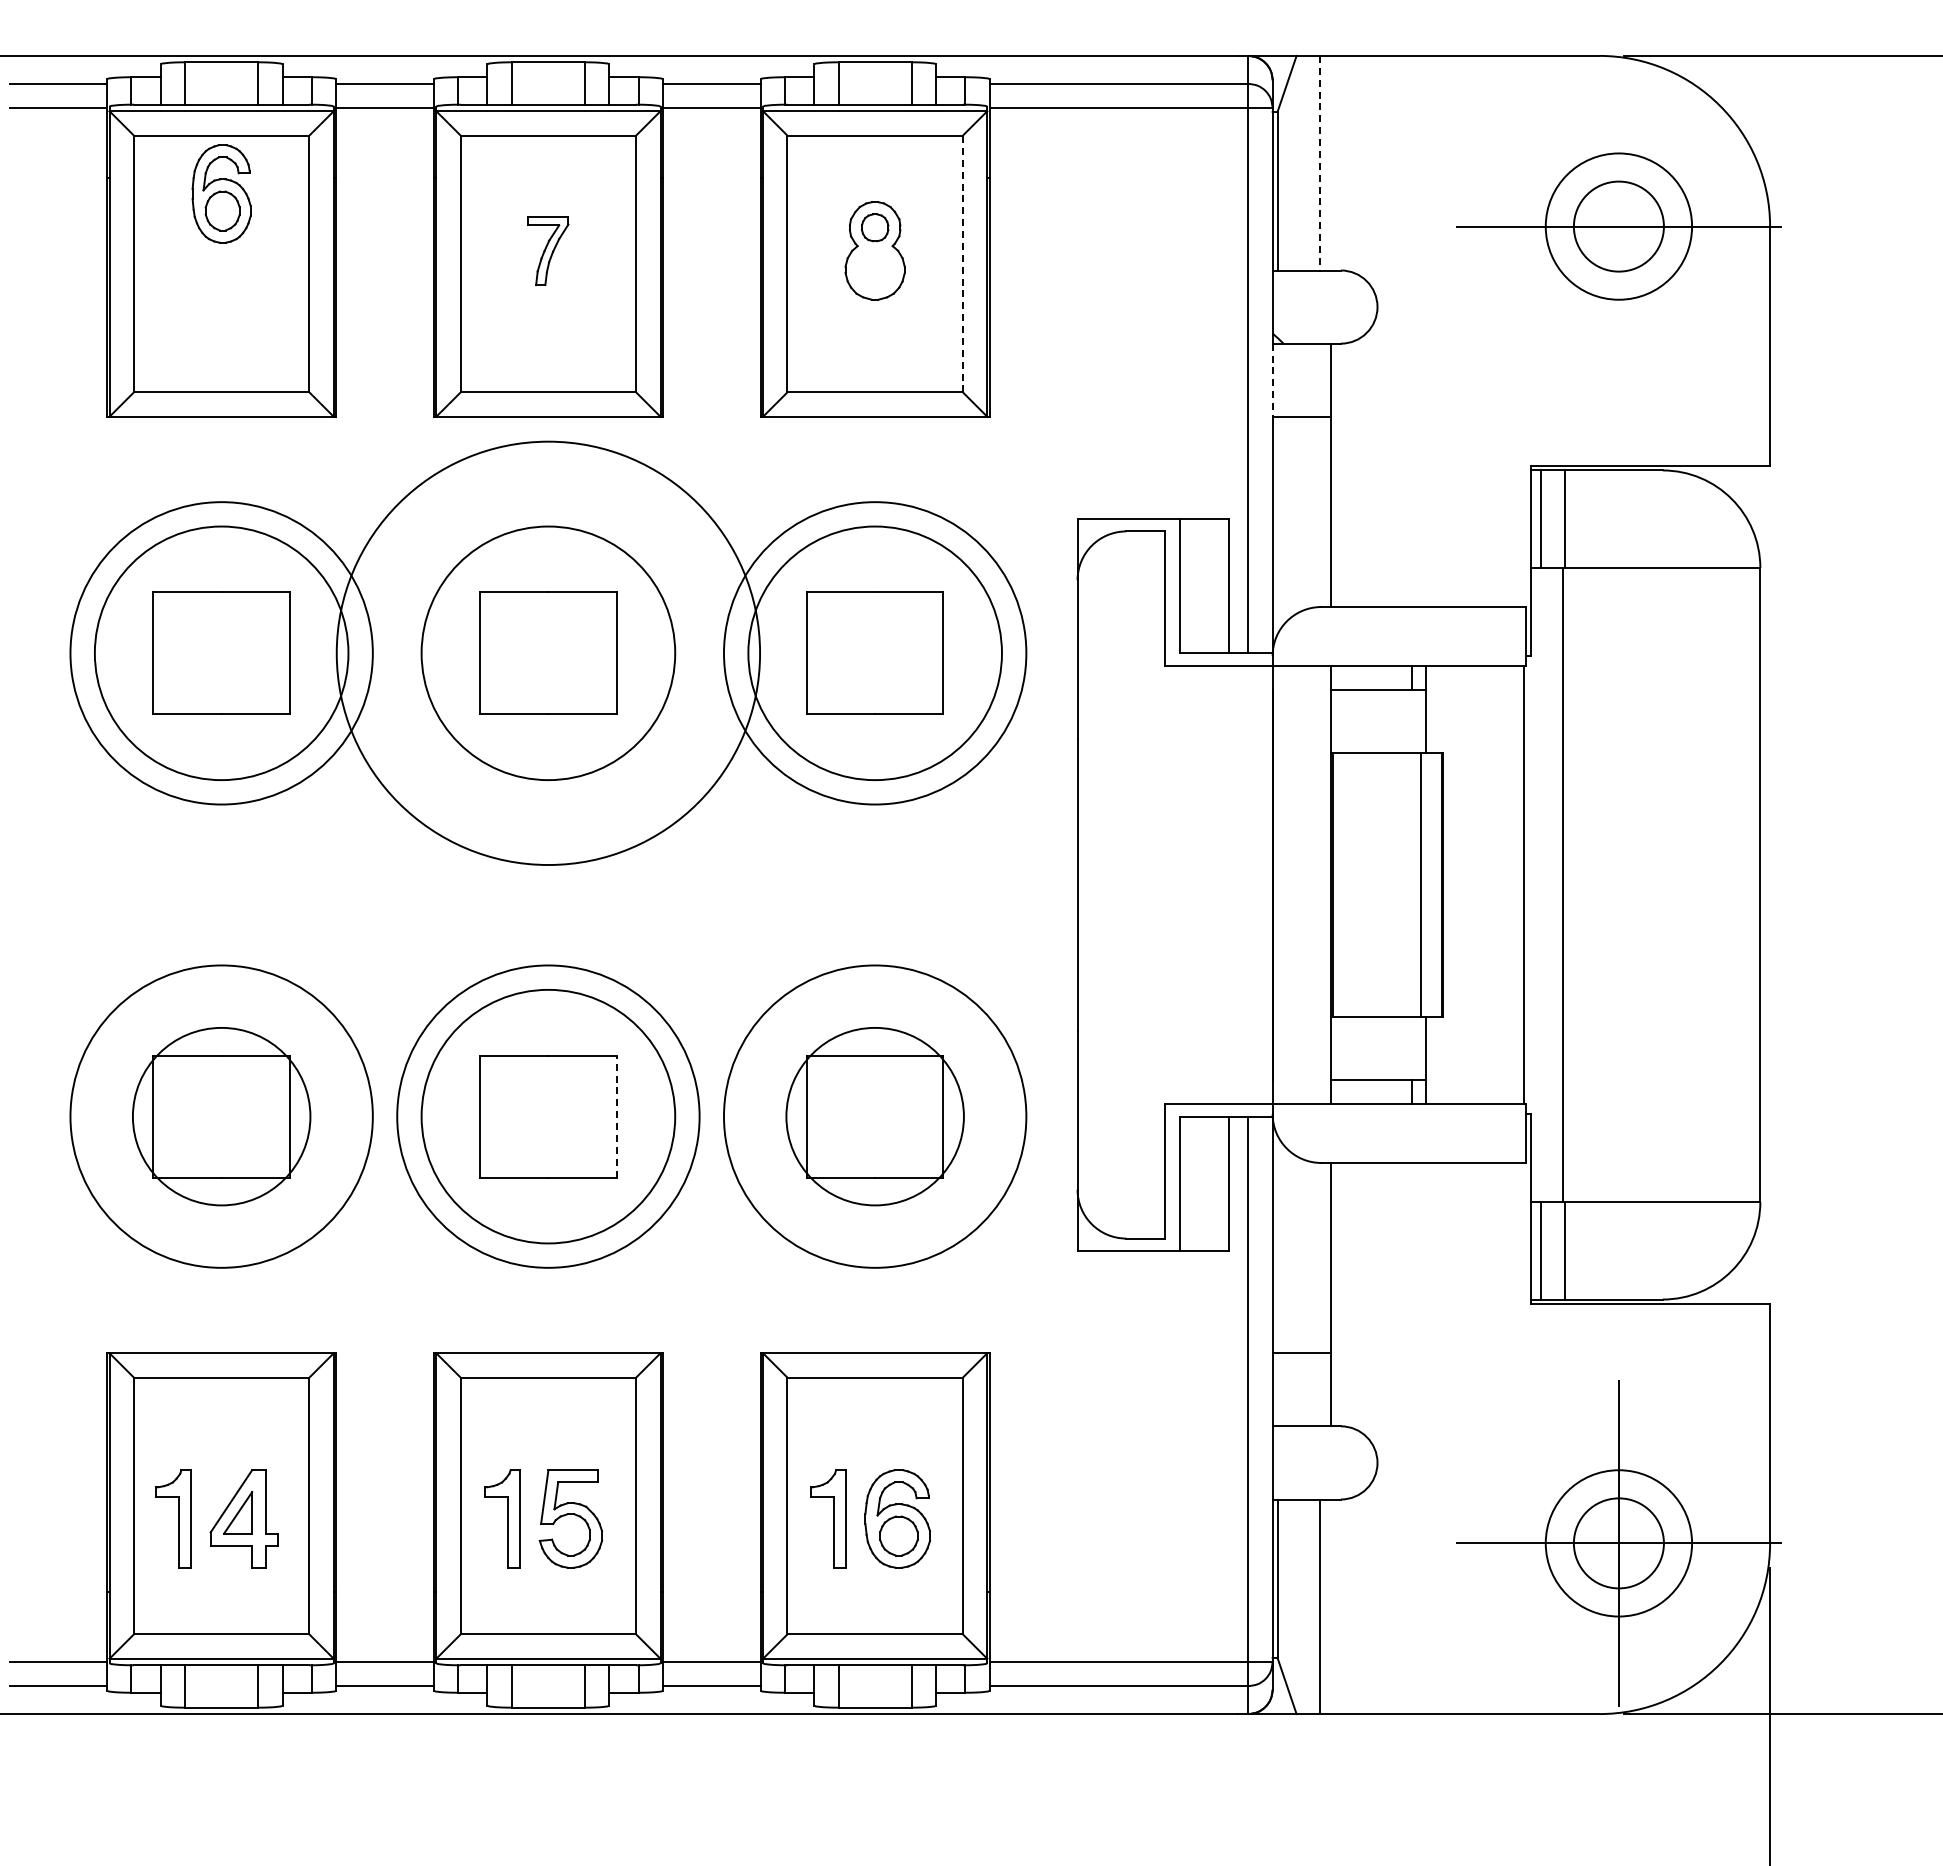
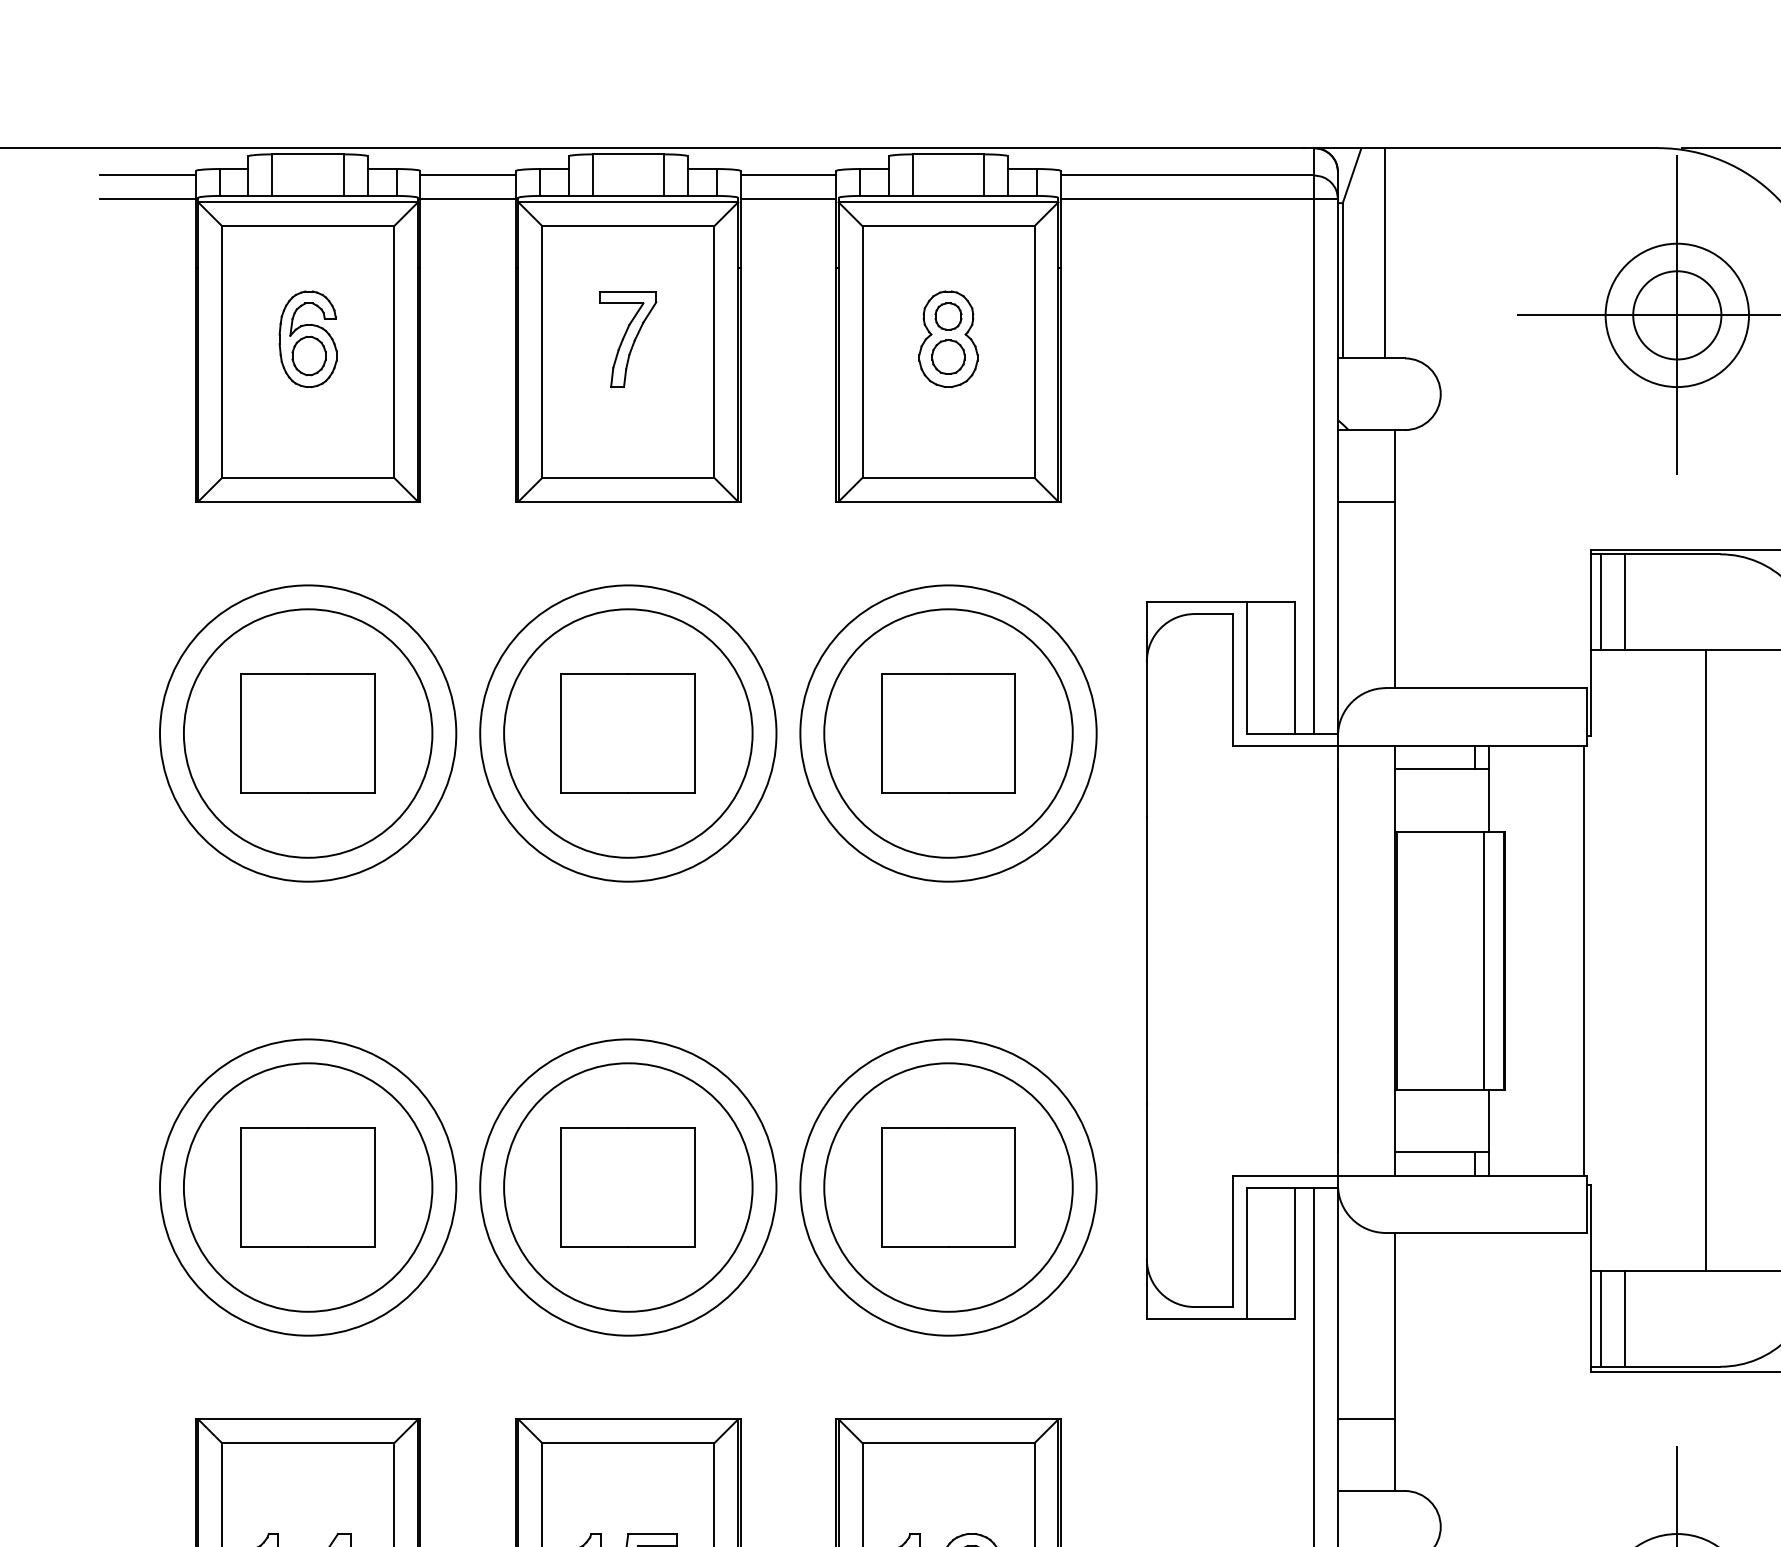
line: (1320, 163) -> (1384, 253), dashed -> solid
part: (221, 193) -> (307, 338), moved
line: (1618, 226) -> (1676, 315), added
part: (548, 250) -> (628, 338), size x1.43
line: (962, 263) -> (1034, 351), dashed -> solid
part: (874, 269) -> (947, 357), added
line: (1272, 380) -> (1337, 466), dashed -> solid
circle: (548, 653) -> (628, 733), size x0.71
line: (1563, 885) -> (1706, 961), moved
circle: (221, 1116) -> (307, 1187), size x1.43
line: (616, 1116) -> (695, 1187), dashed -> solid
circle: (874, 1116) -> (947, 1187), size x1.43

